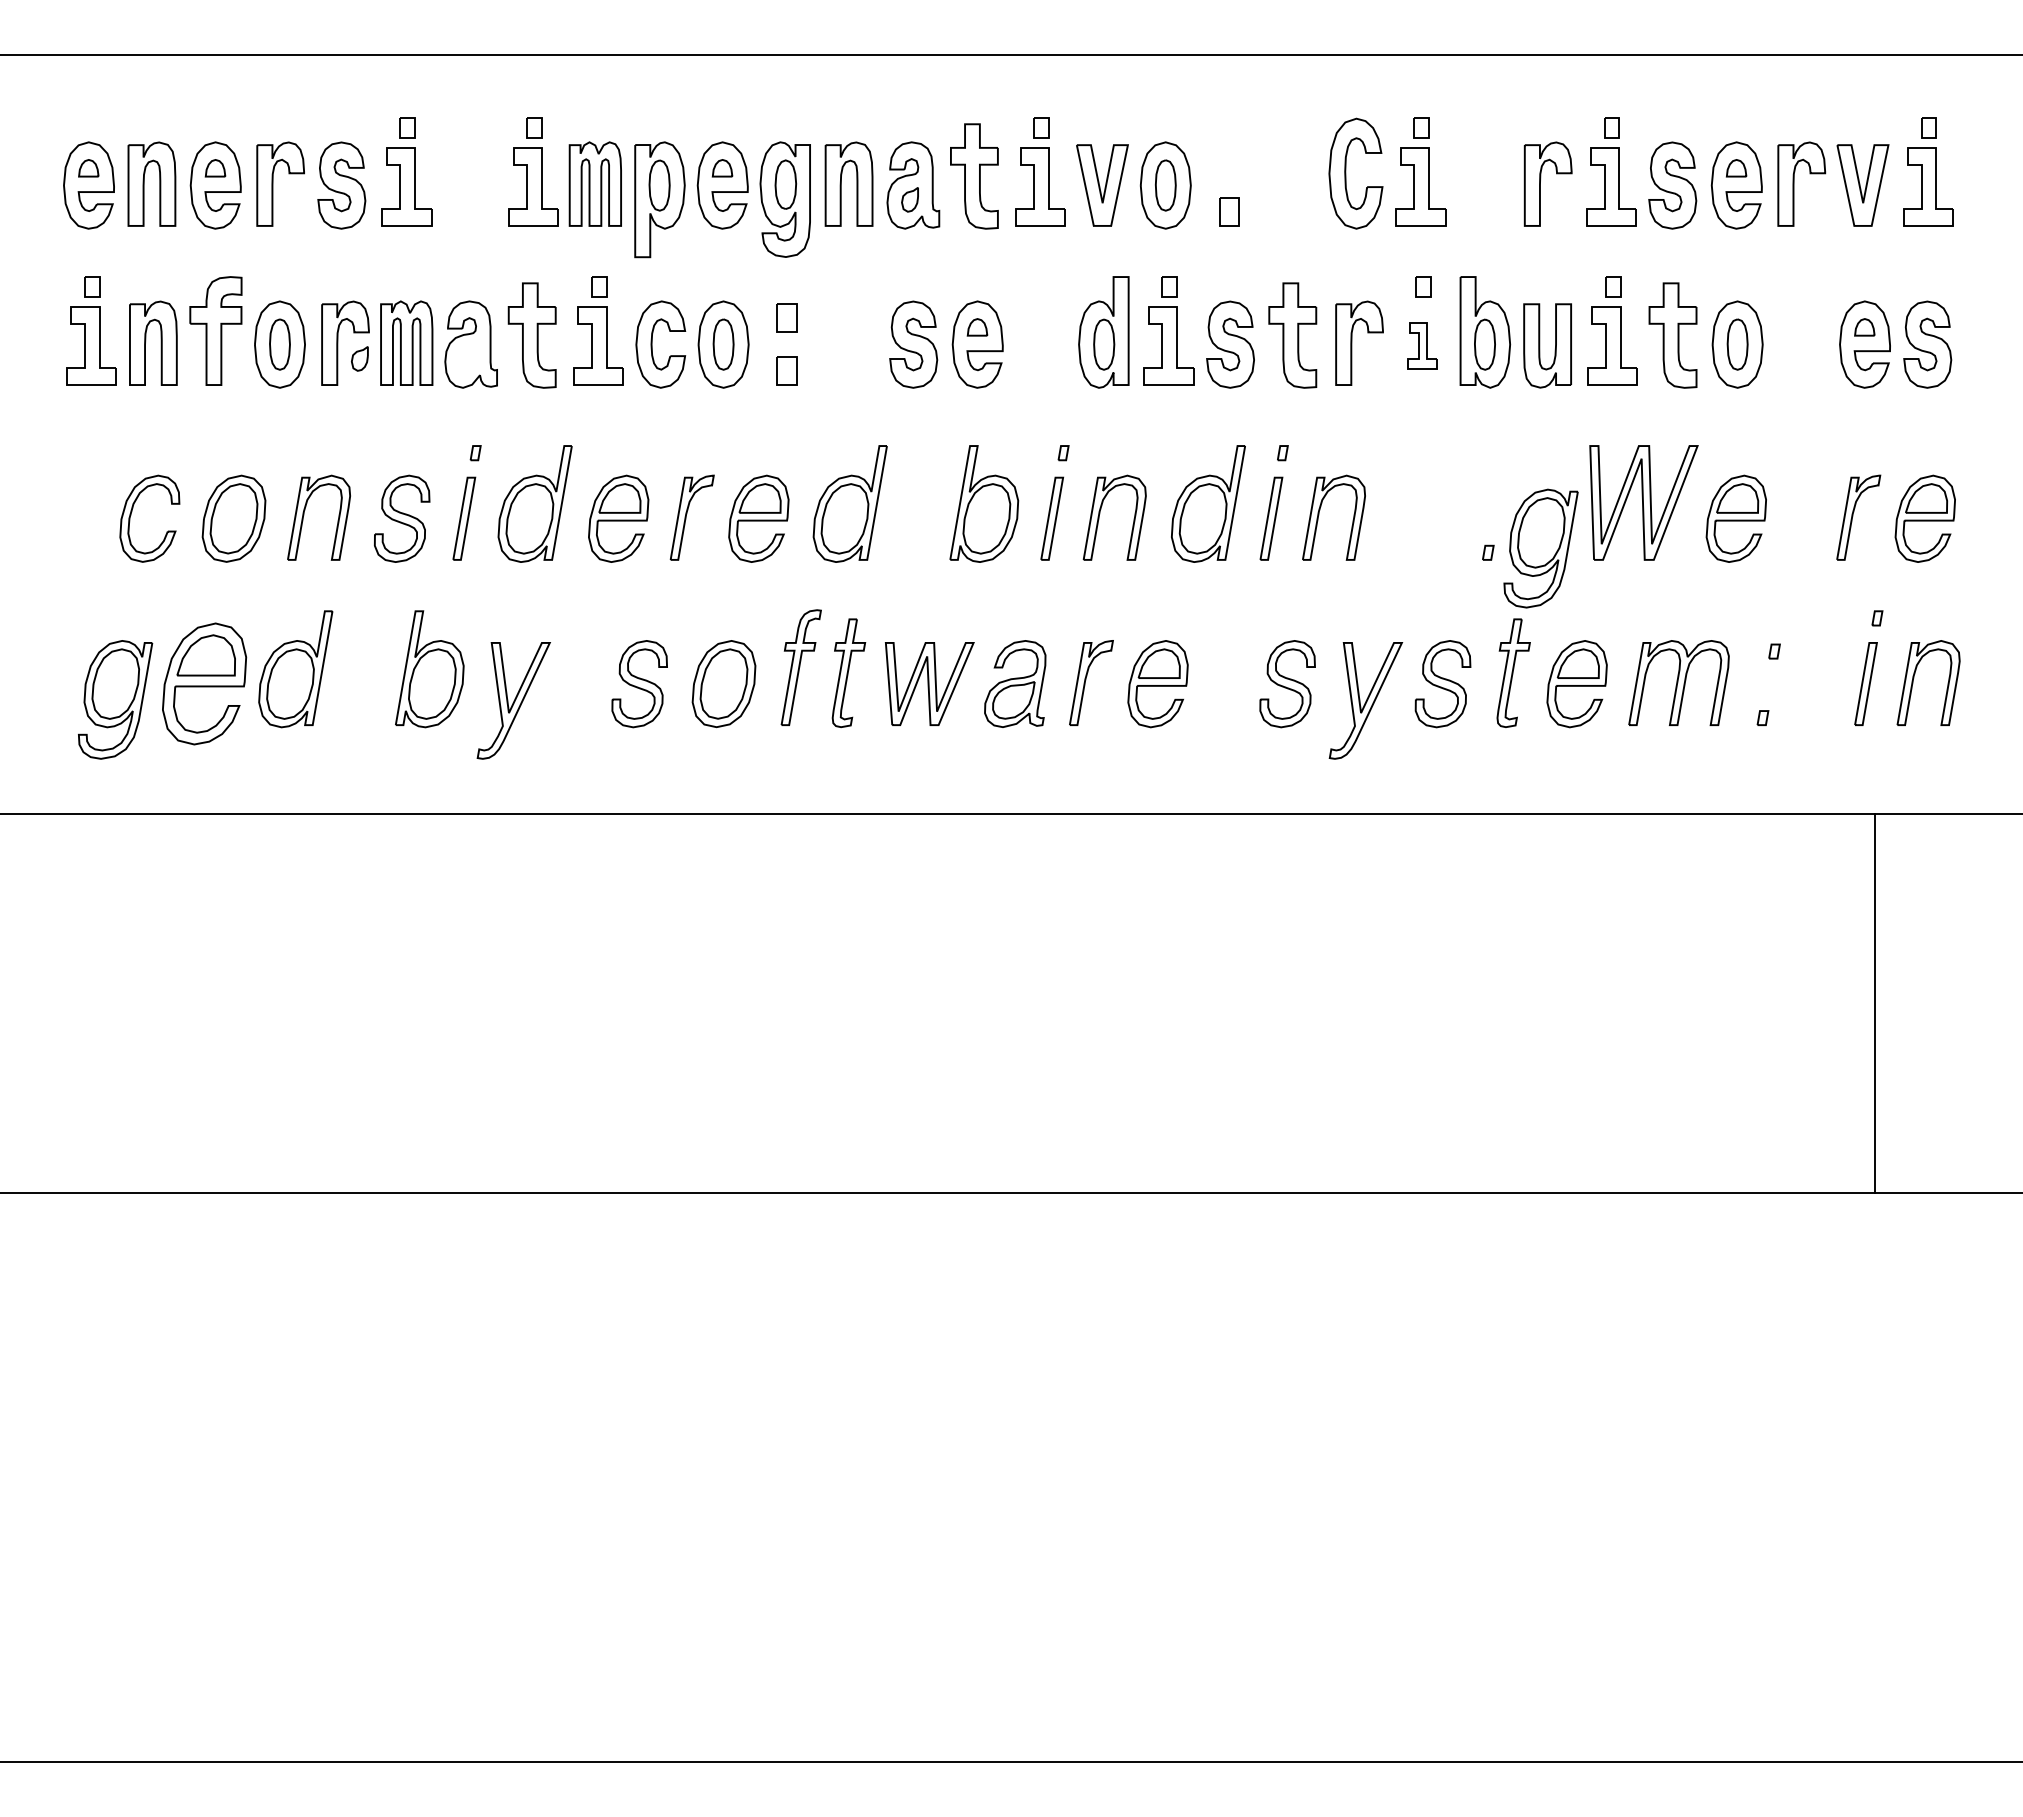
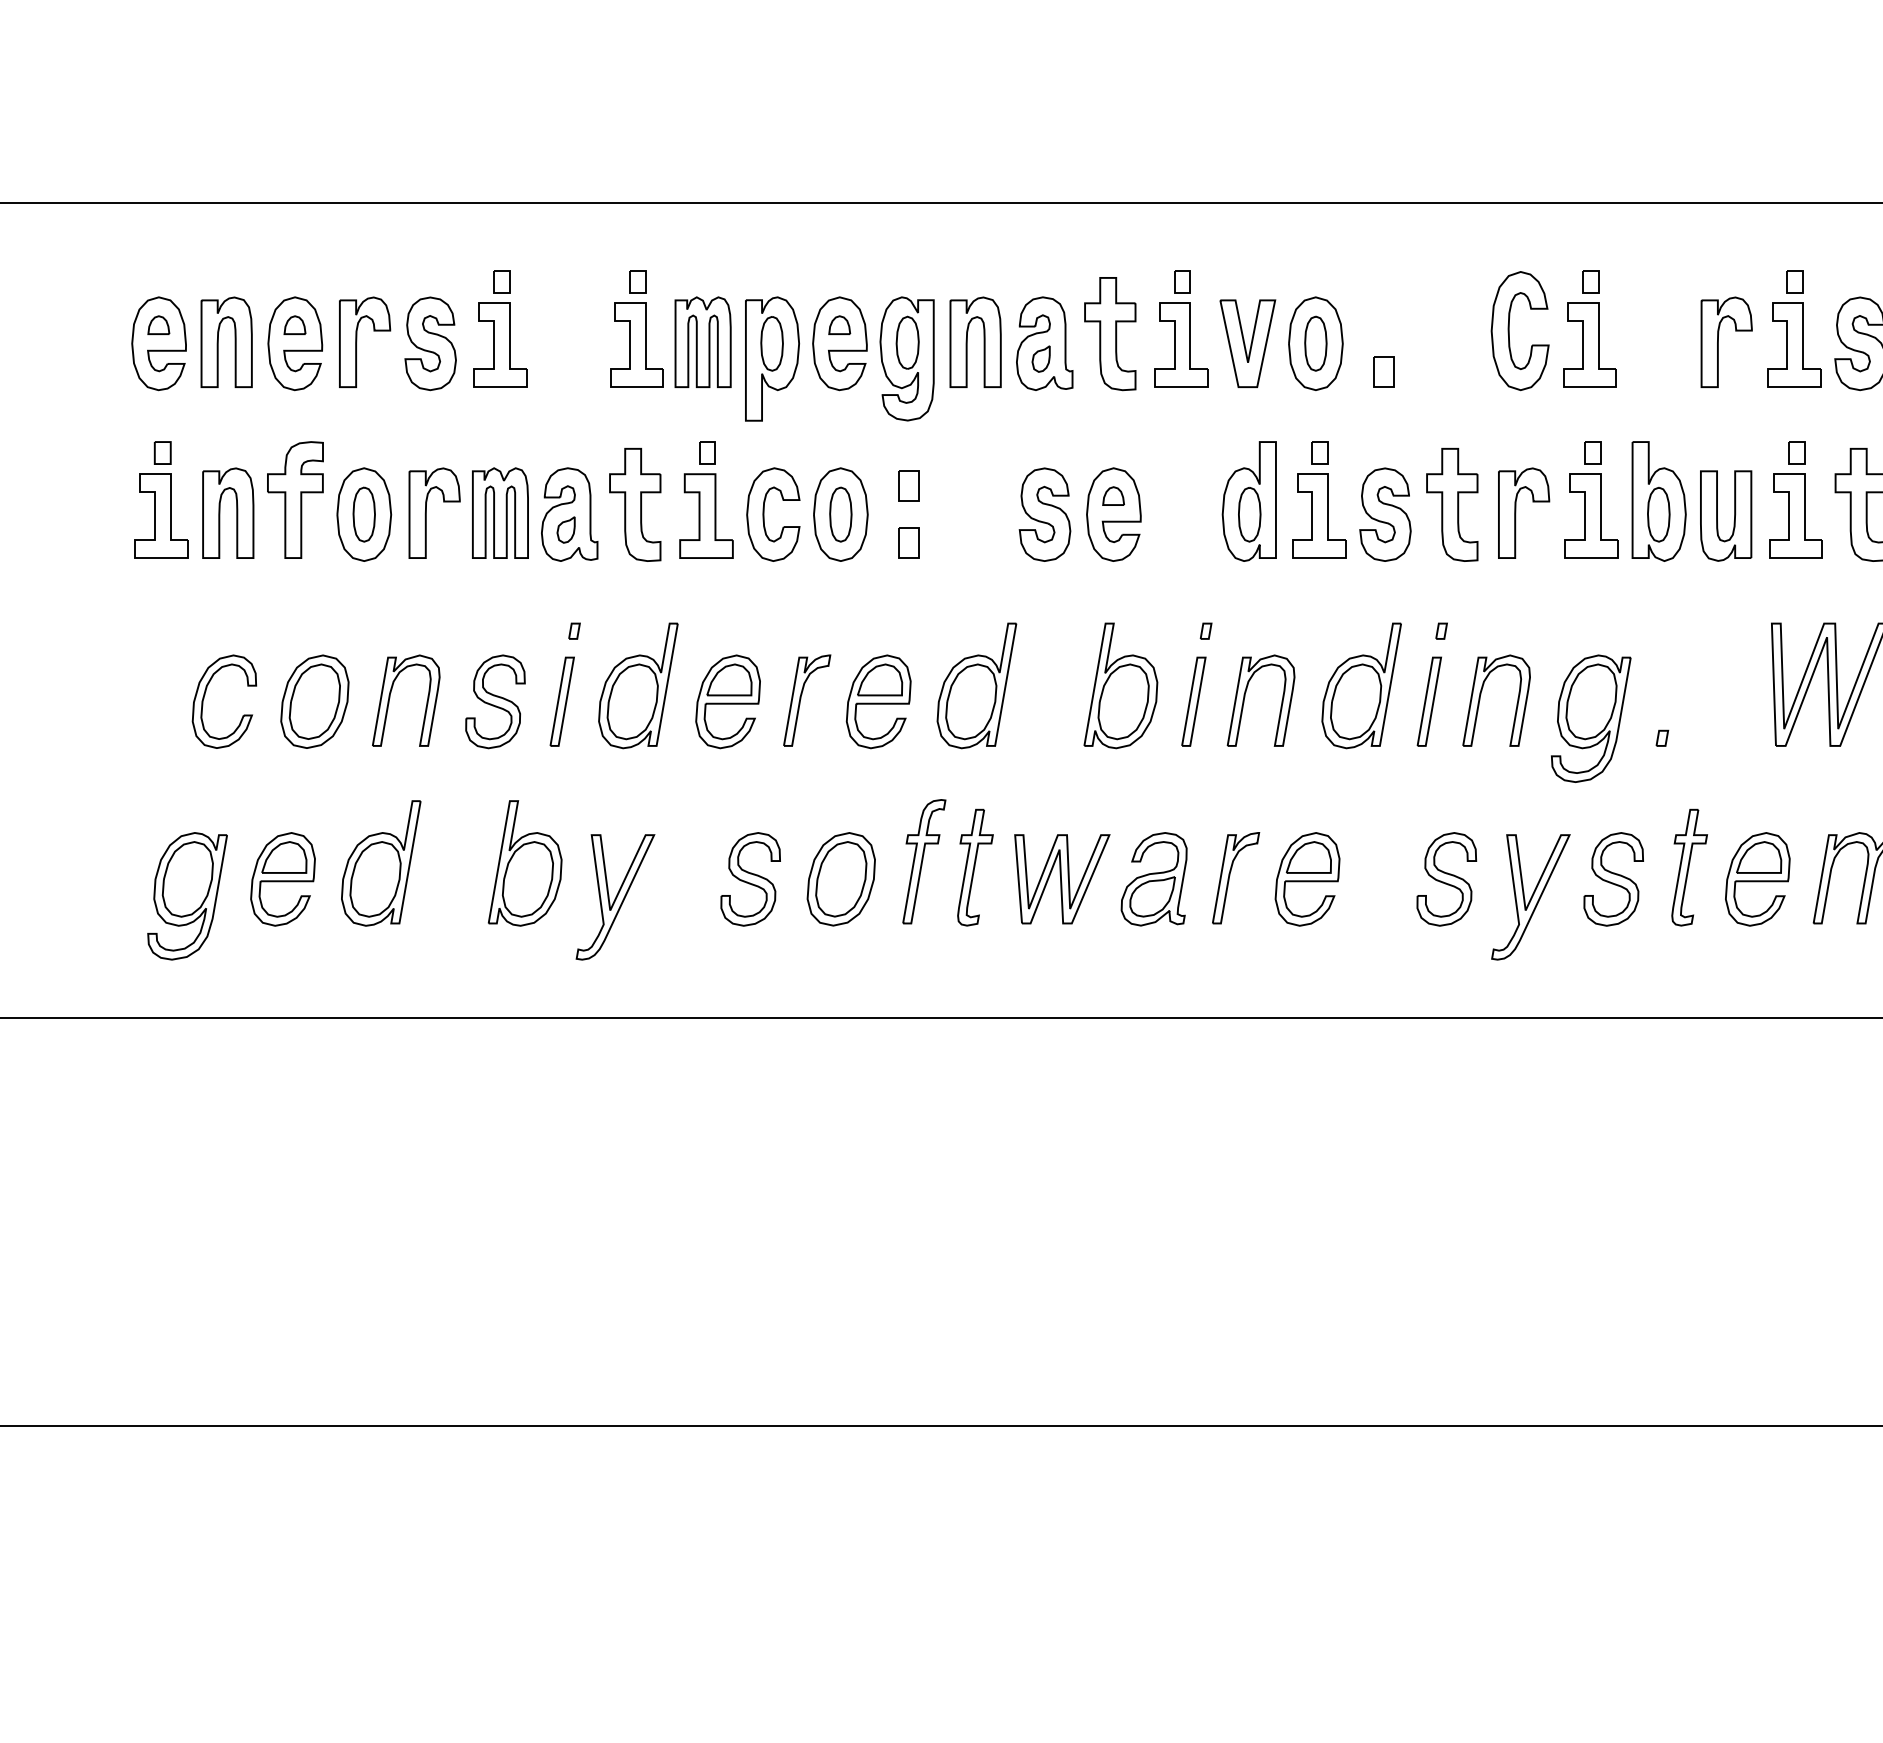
part: (1422, 345) -> (1591, 515), size x1.67
part: (359, 358) -> (565, 529), moved
part: (1540, 548) -> (1590, 718), moved
part: (203, 684) -> (282, 879), size x0.71

